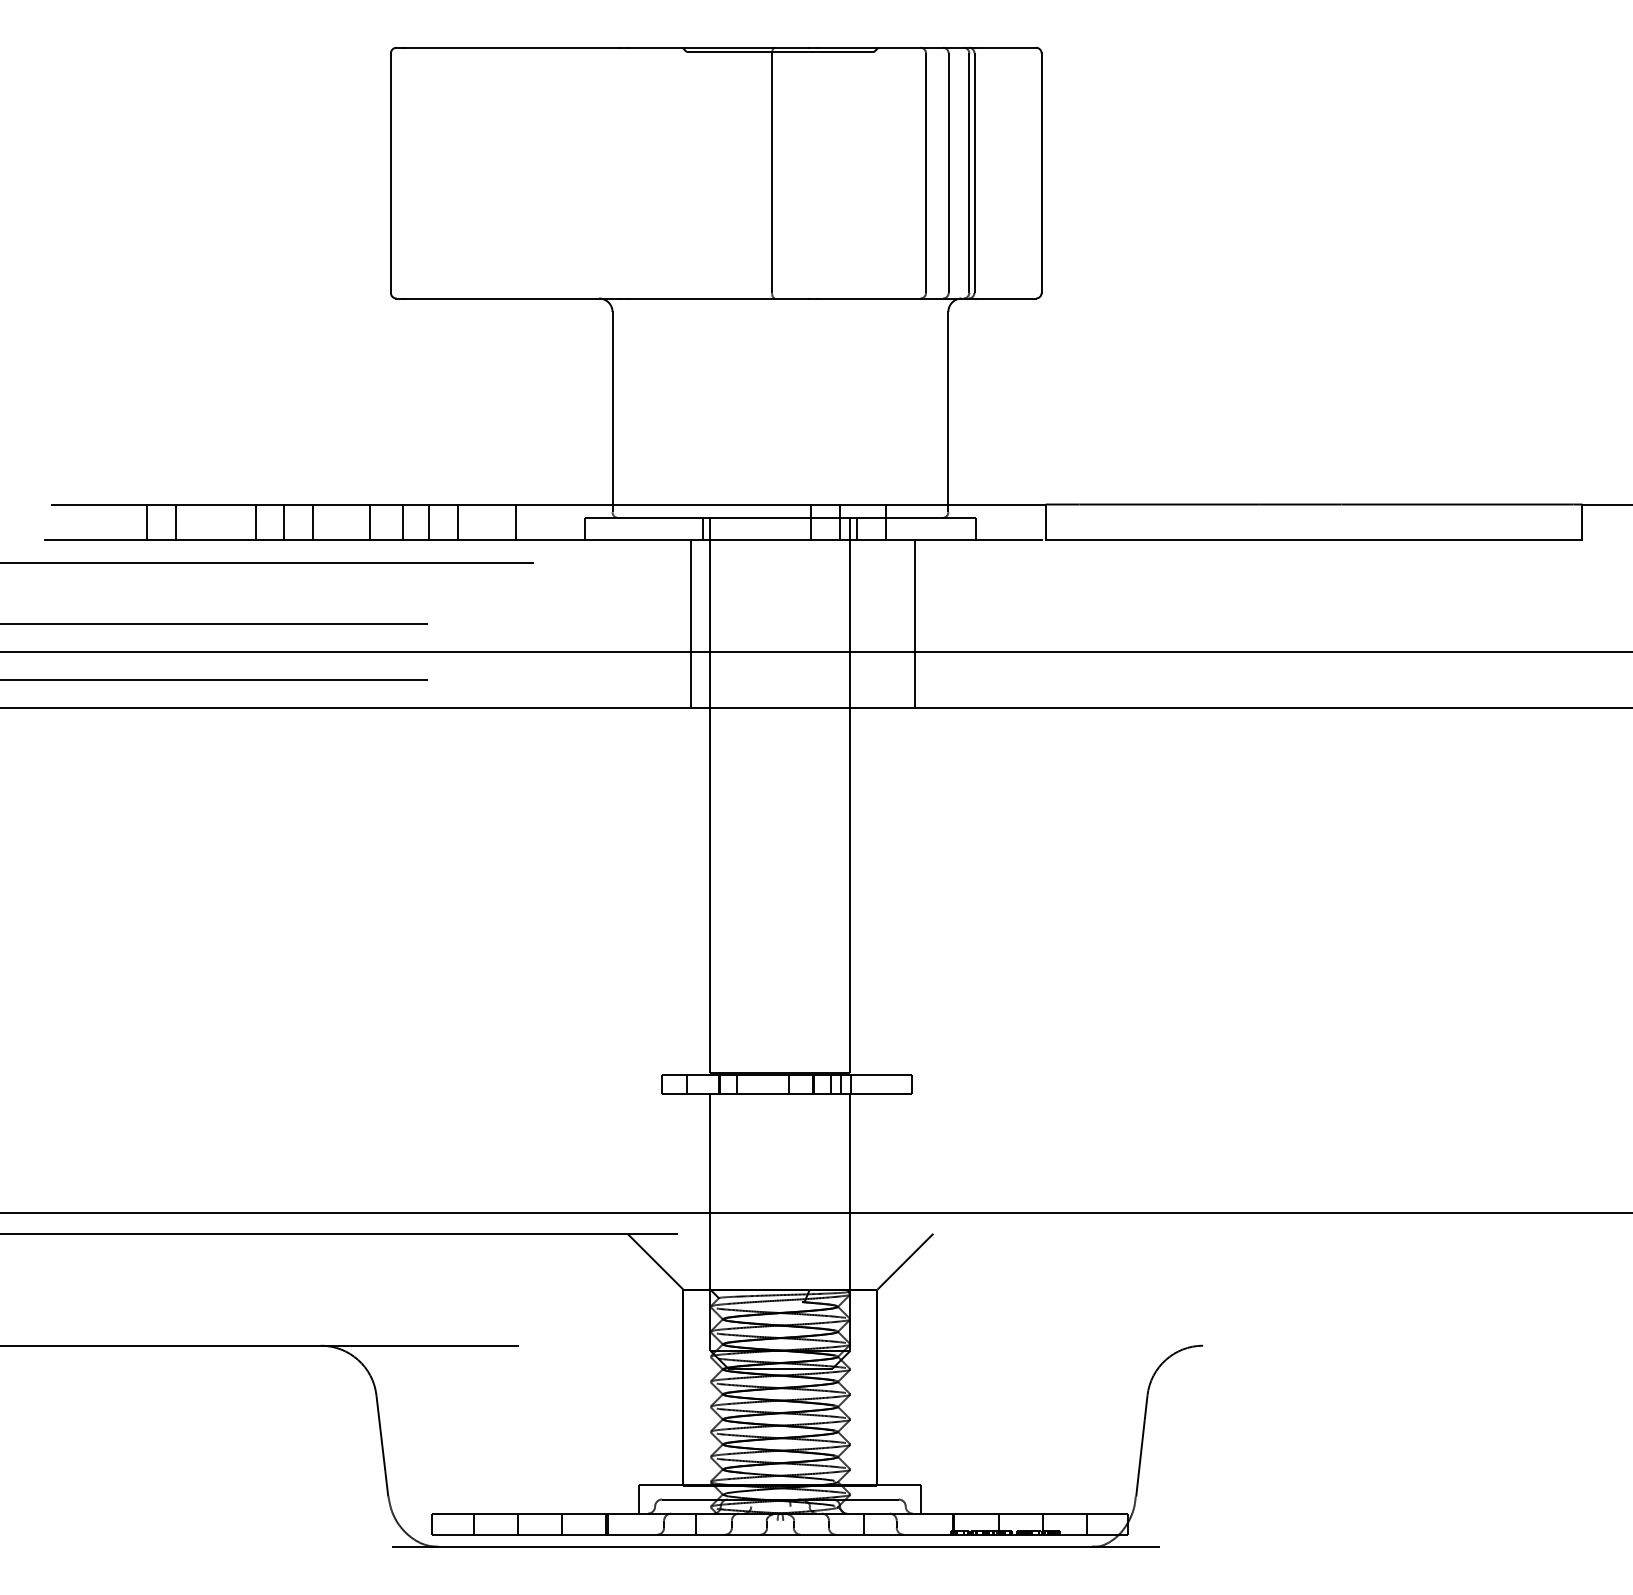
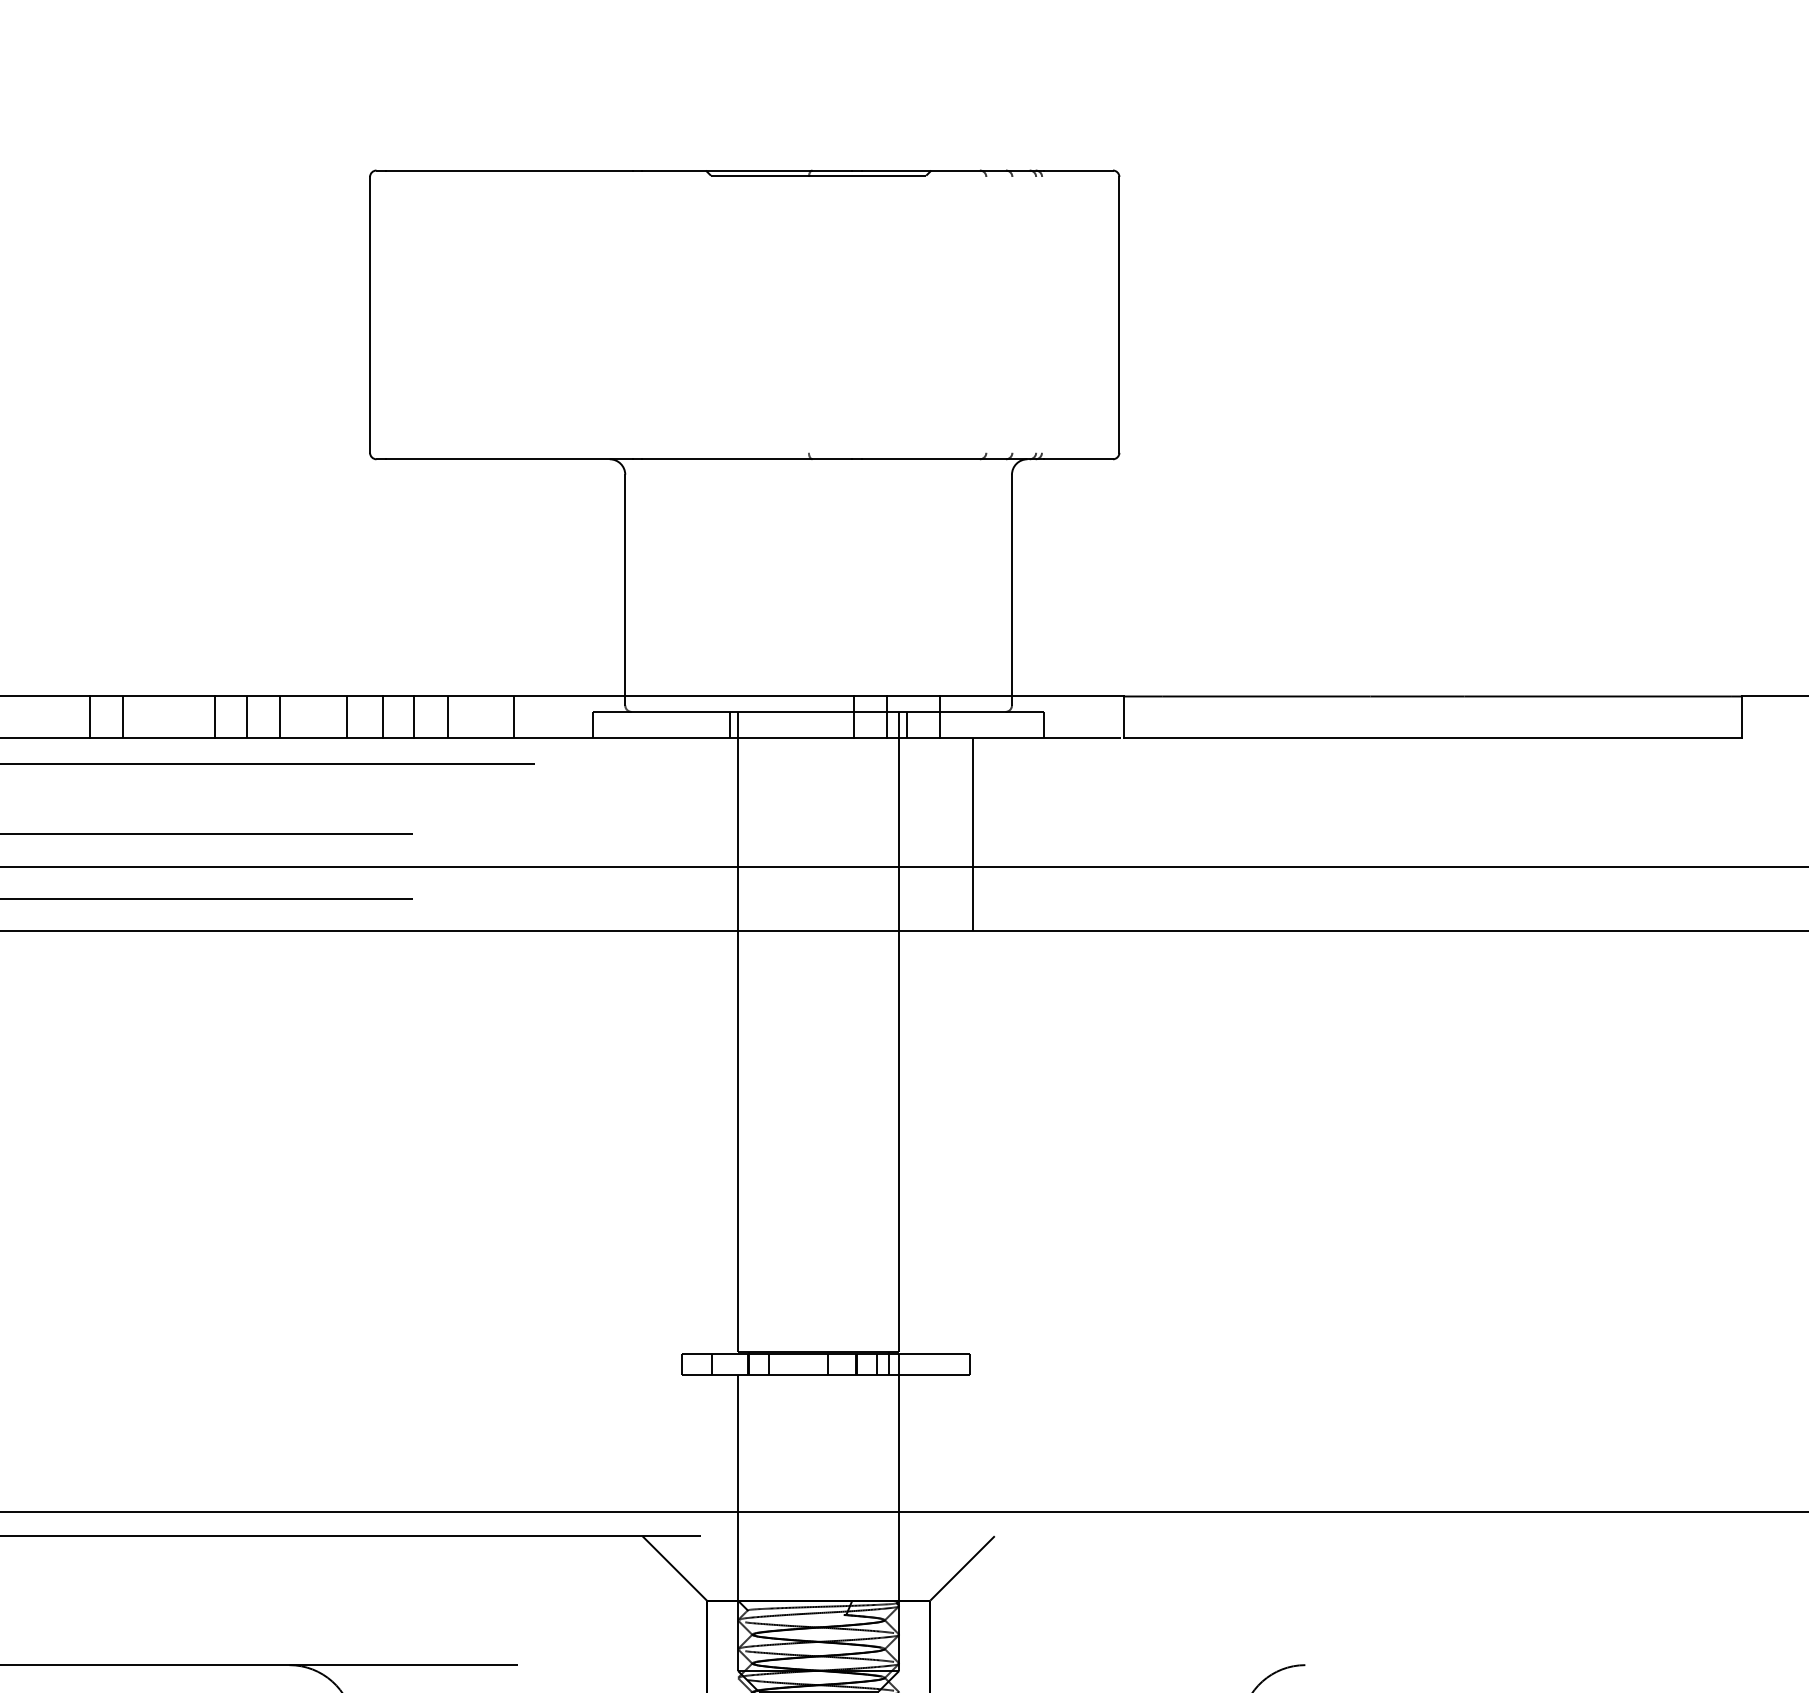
line: (772, 172) -> (809, 314), removed
line: (926, 172) -> (986, 314), removed
line: (948, 172) -> (1012, 314), removed
line: (969, 172) -> (1036, 314), removed
line: (974, 172) -> (1042, 314), removed
line: (690, 624) -> (715, 834), removed

